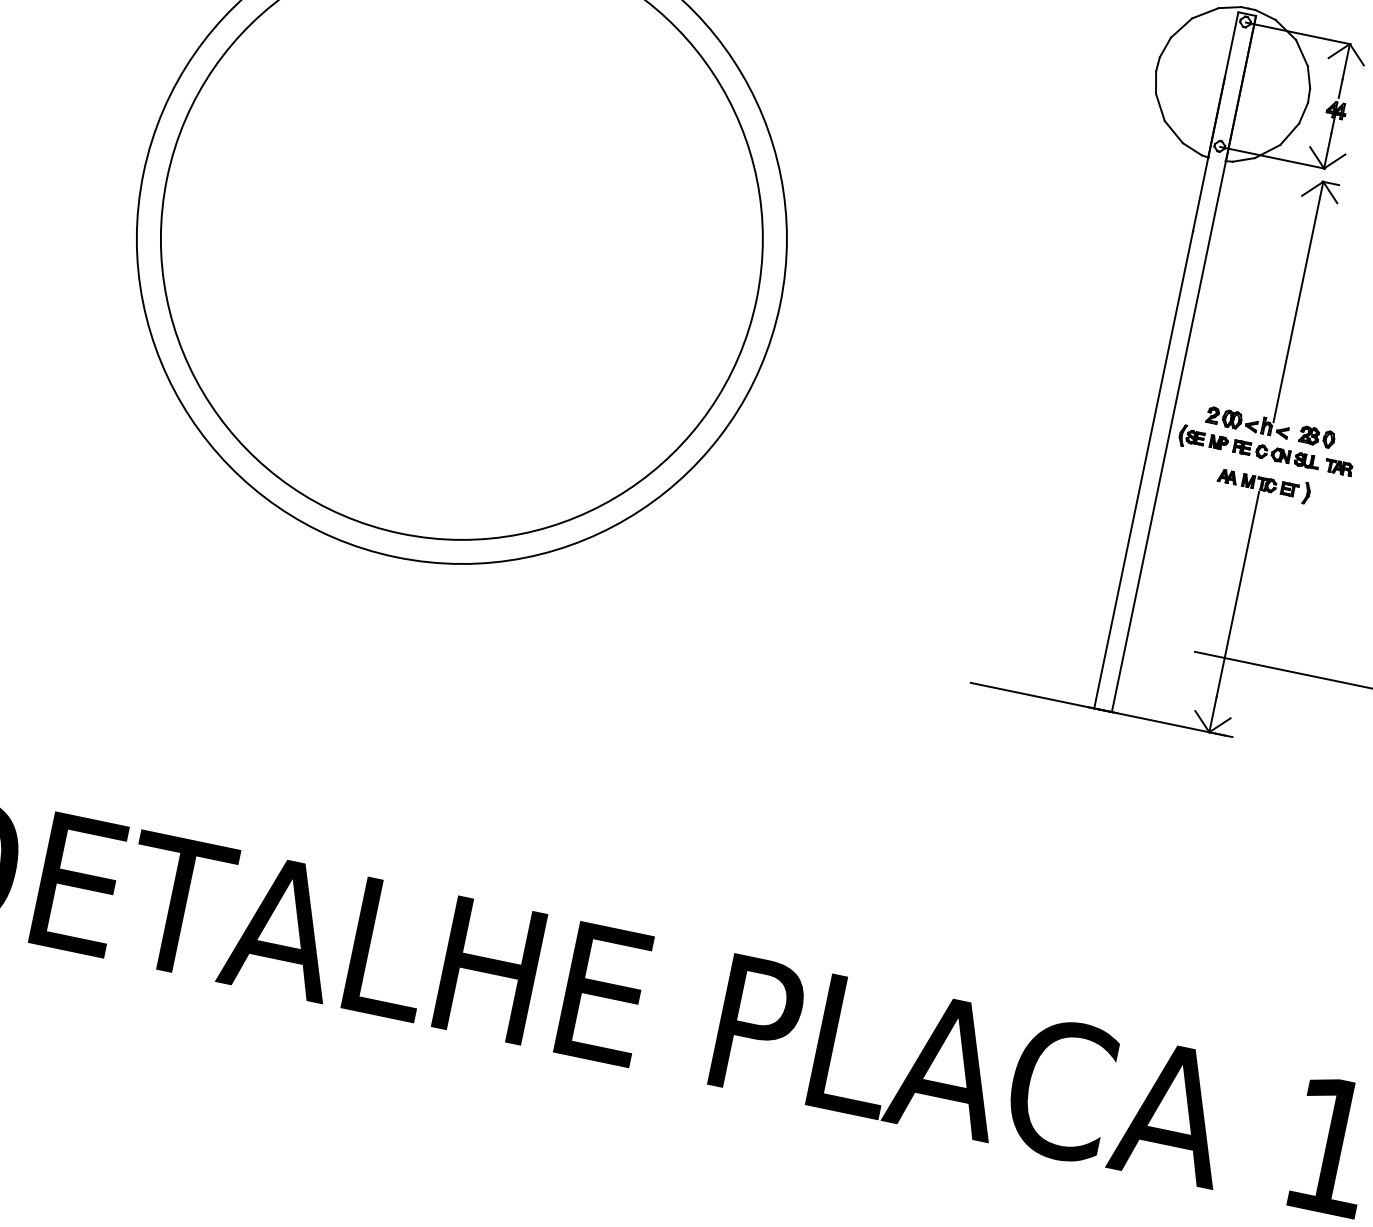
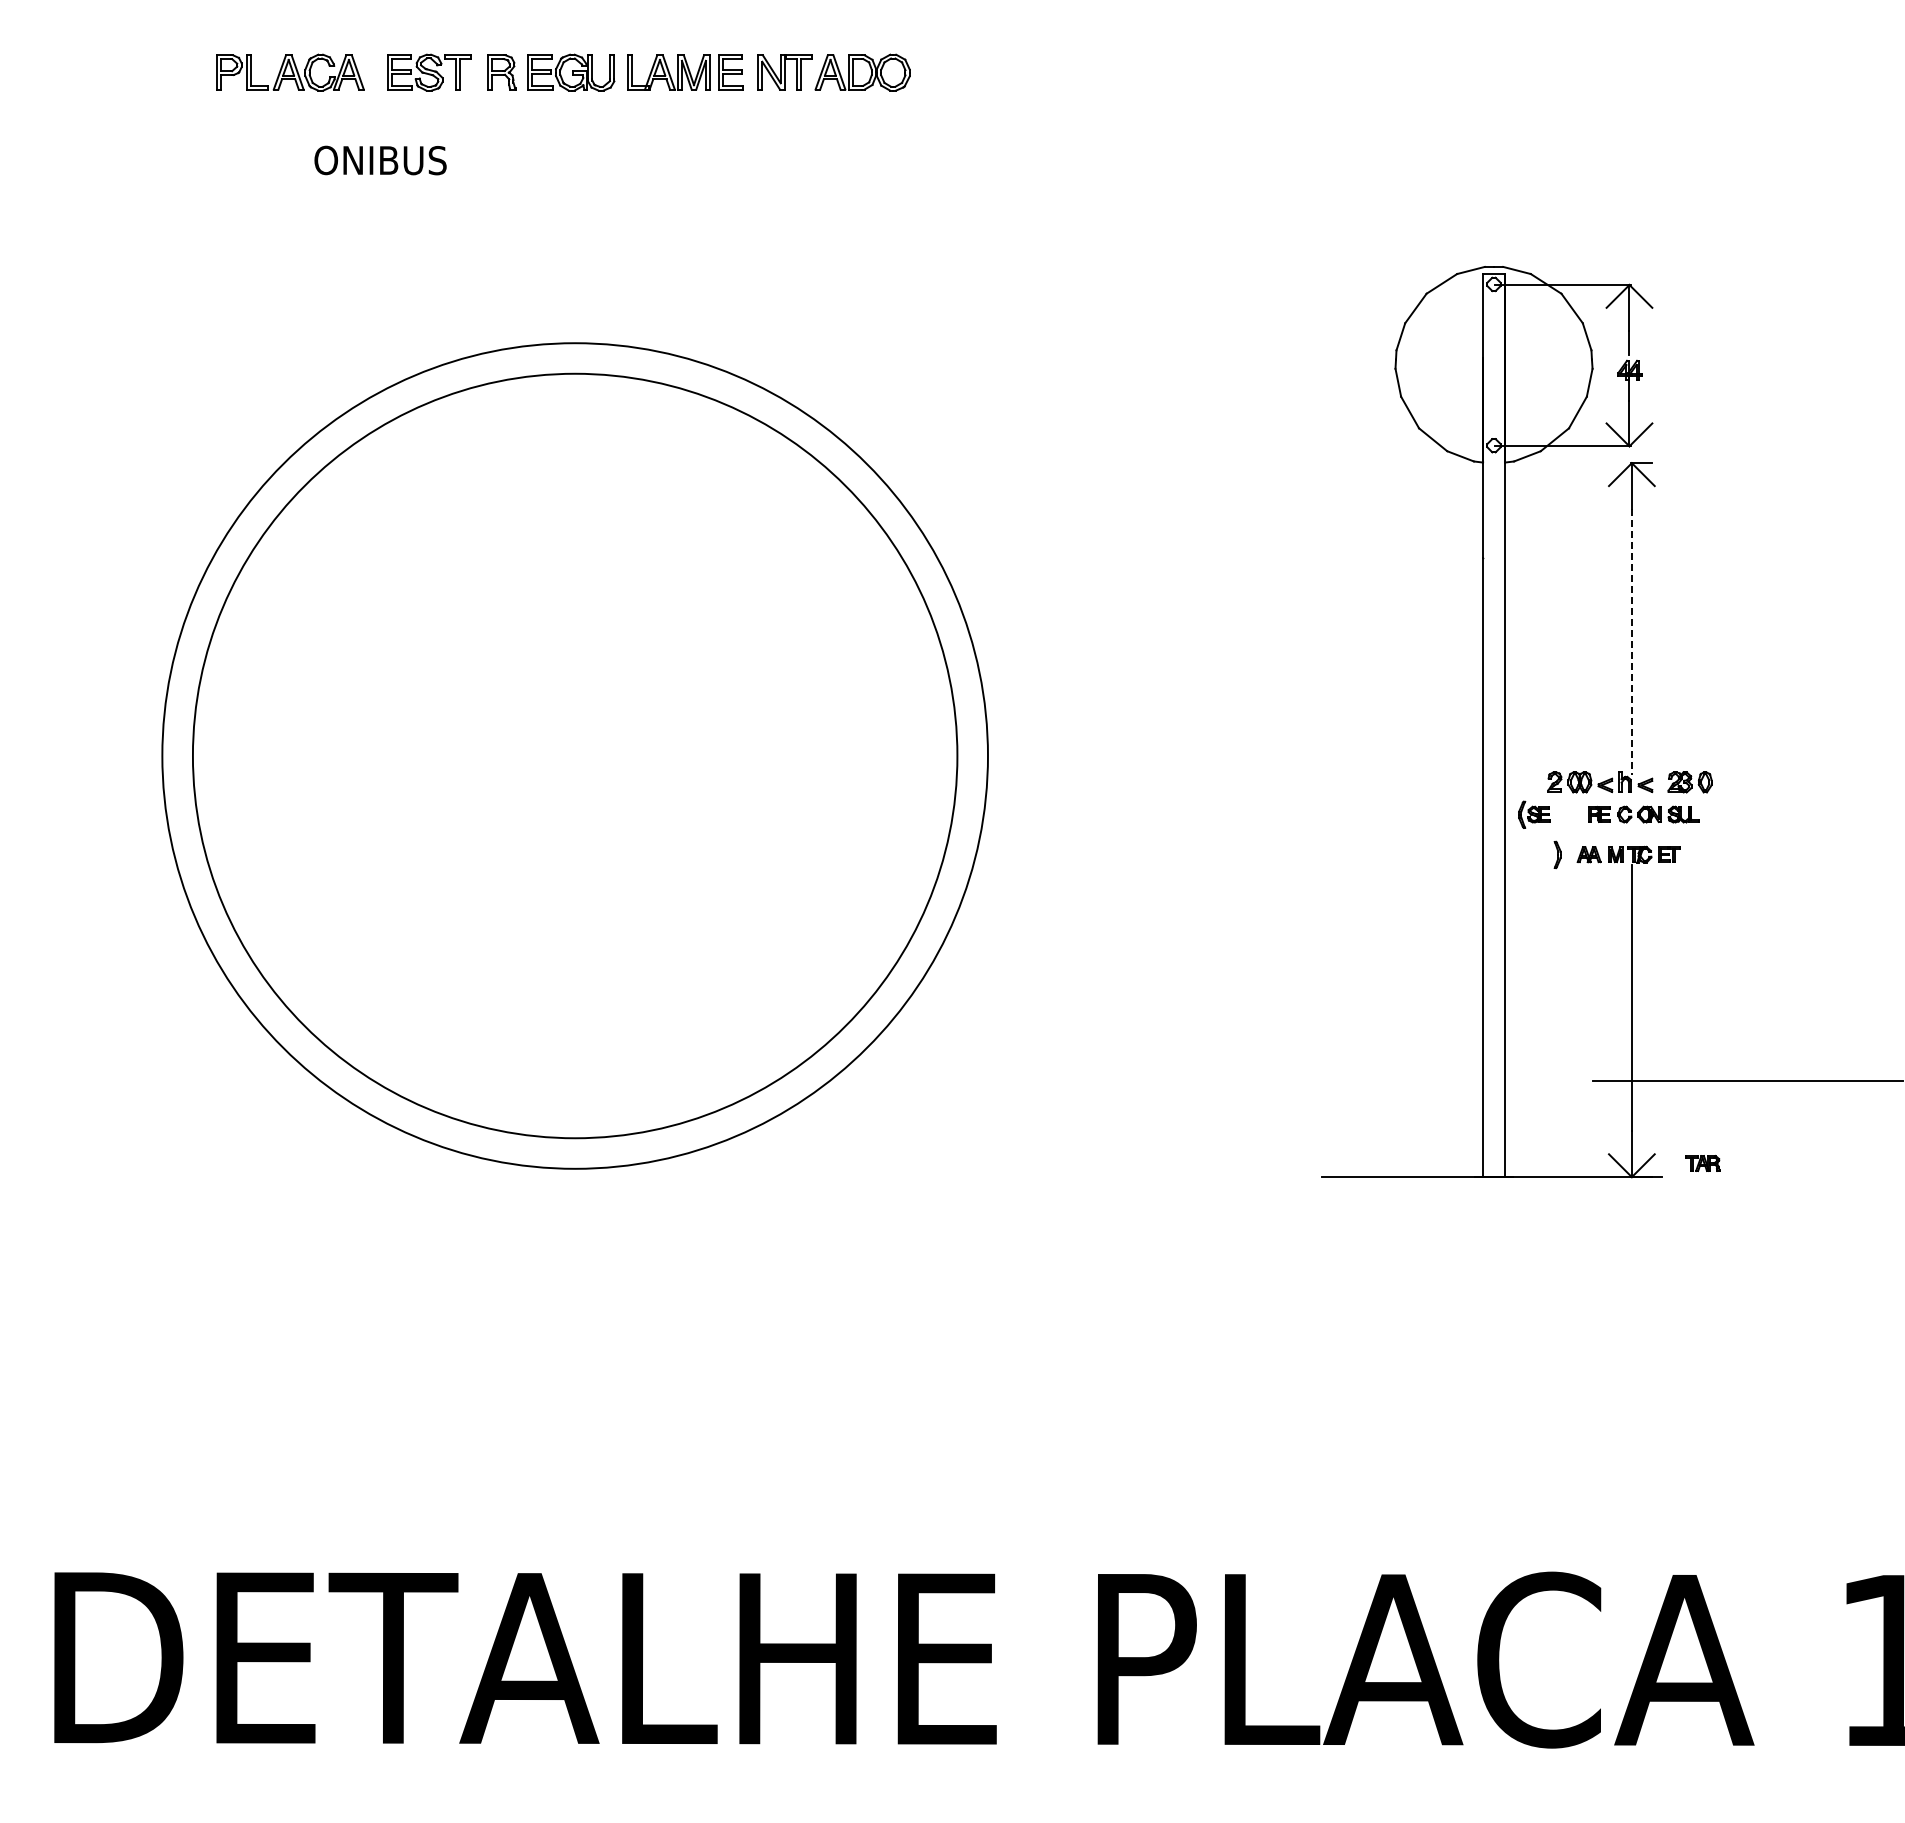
line: (1294, 320) -> (1631, 642), solid -> dashed
part: (1219, 442) -> (1569, 814), removed
part: (1338, 467) -> (1702, 1163), moved
part: (1306, 493) -> (1557, 854), moved

